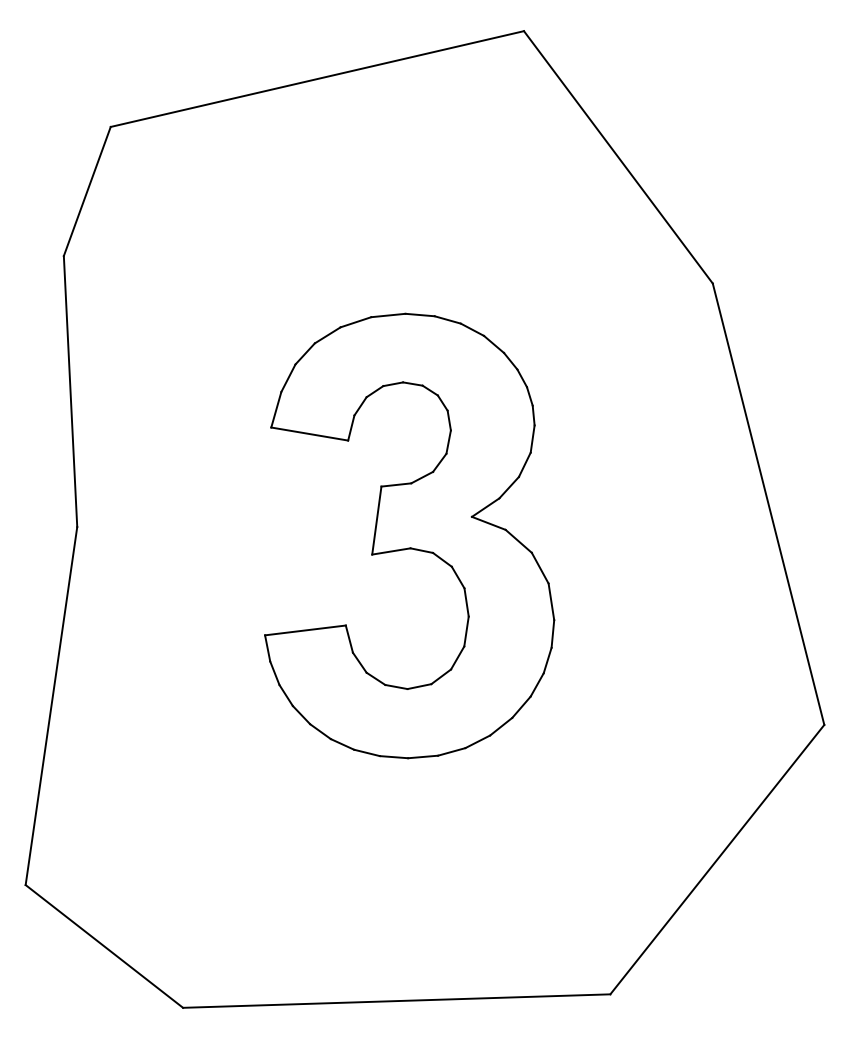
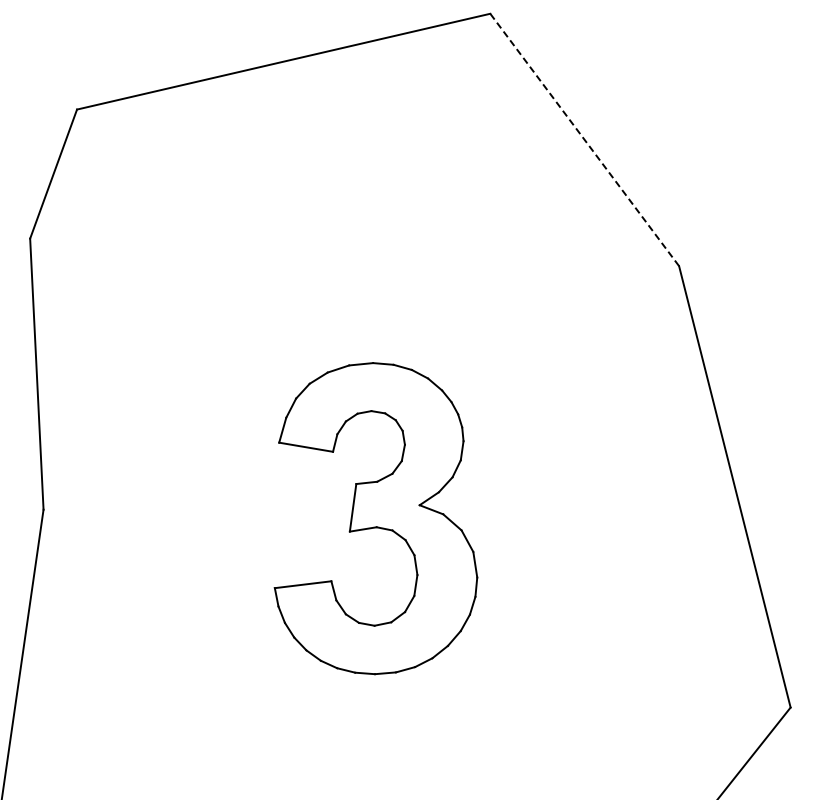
line: (618, 157) -> (584, 140), solid -> dashed
part: (409, 535) -> (375, 518), size x0.7

